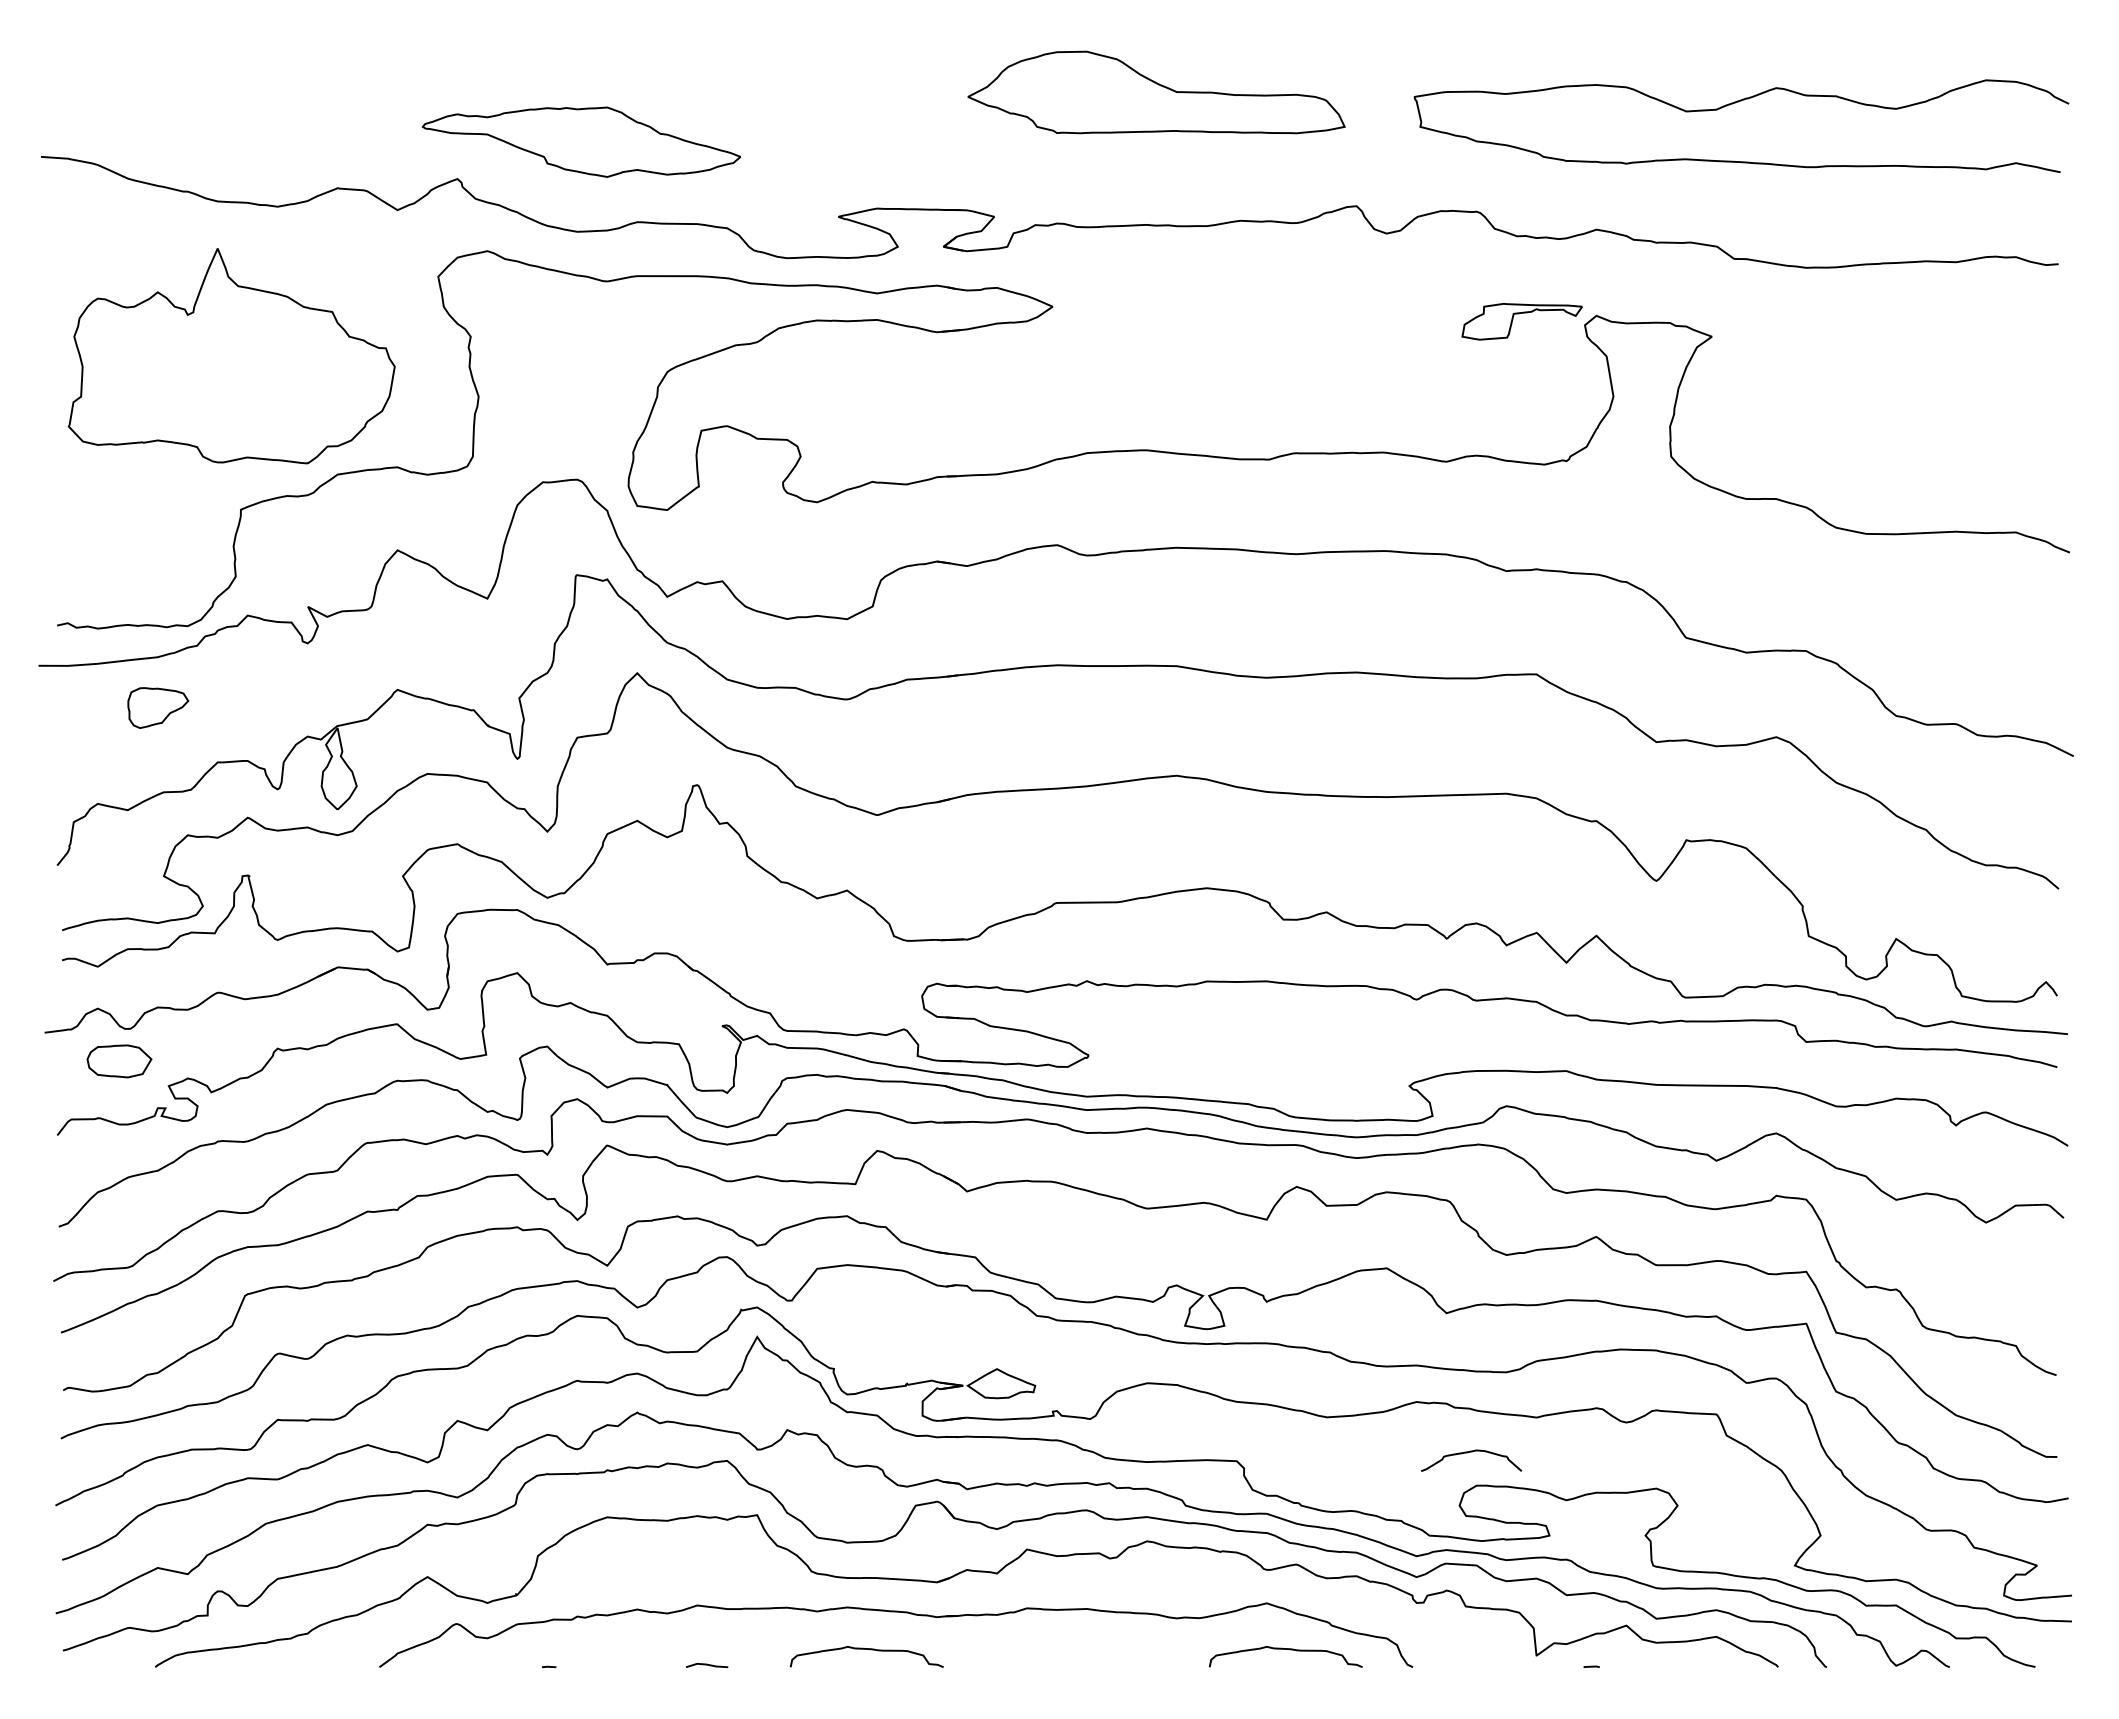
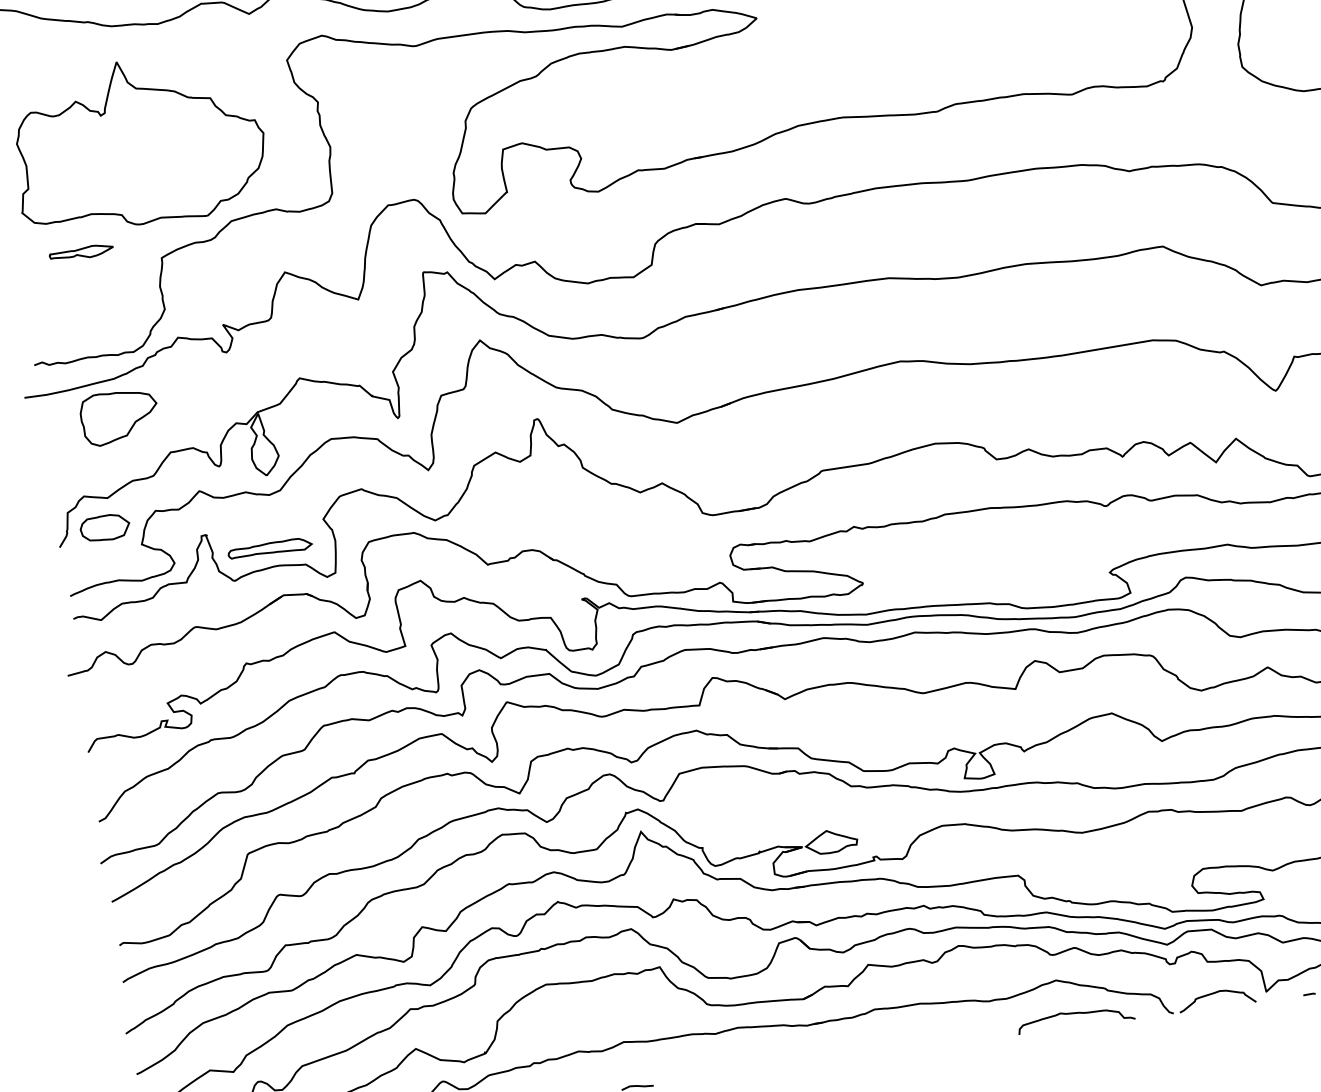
part: (137, 488) -> (80, 252), added
part: (158, 707) -> (119, 416), size x1.67
part: (328, 903) -> (269, 547), added
part: (119, 1061) -> (105, 528), moved
curve: (1471, 1452) -> (1216, 993), moved
curve: (866, 1649) -> (756, 1057), removed

